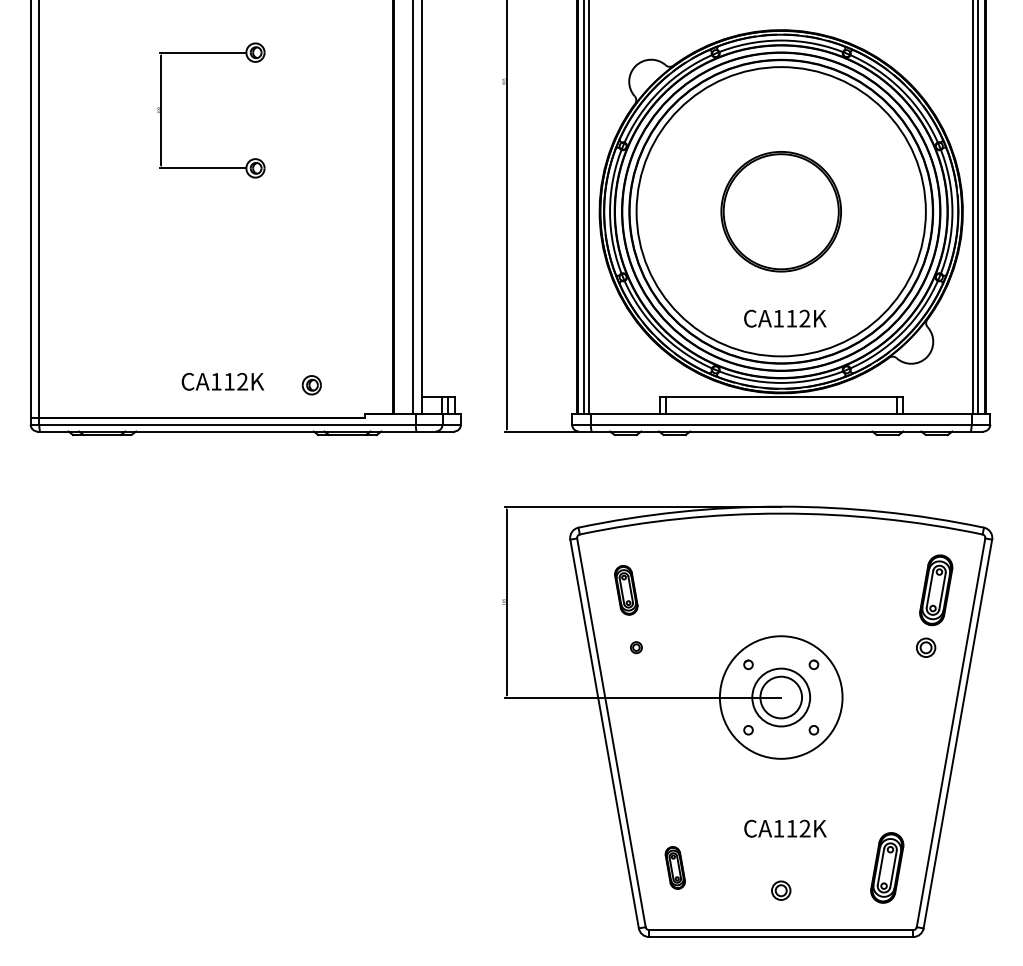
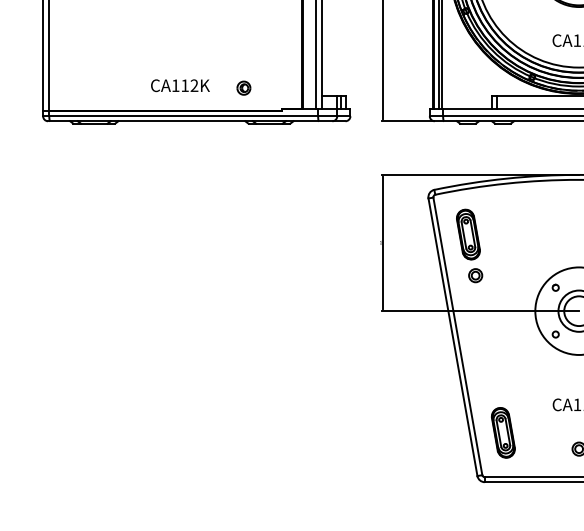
part: (626, 590) -> (468, 234), size x1.43
part: (636, 647) -> (475, 275), size x1.67
part: (675, 867) -> (503, 432), size x1.67

